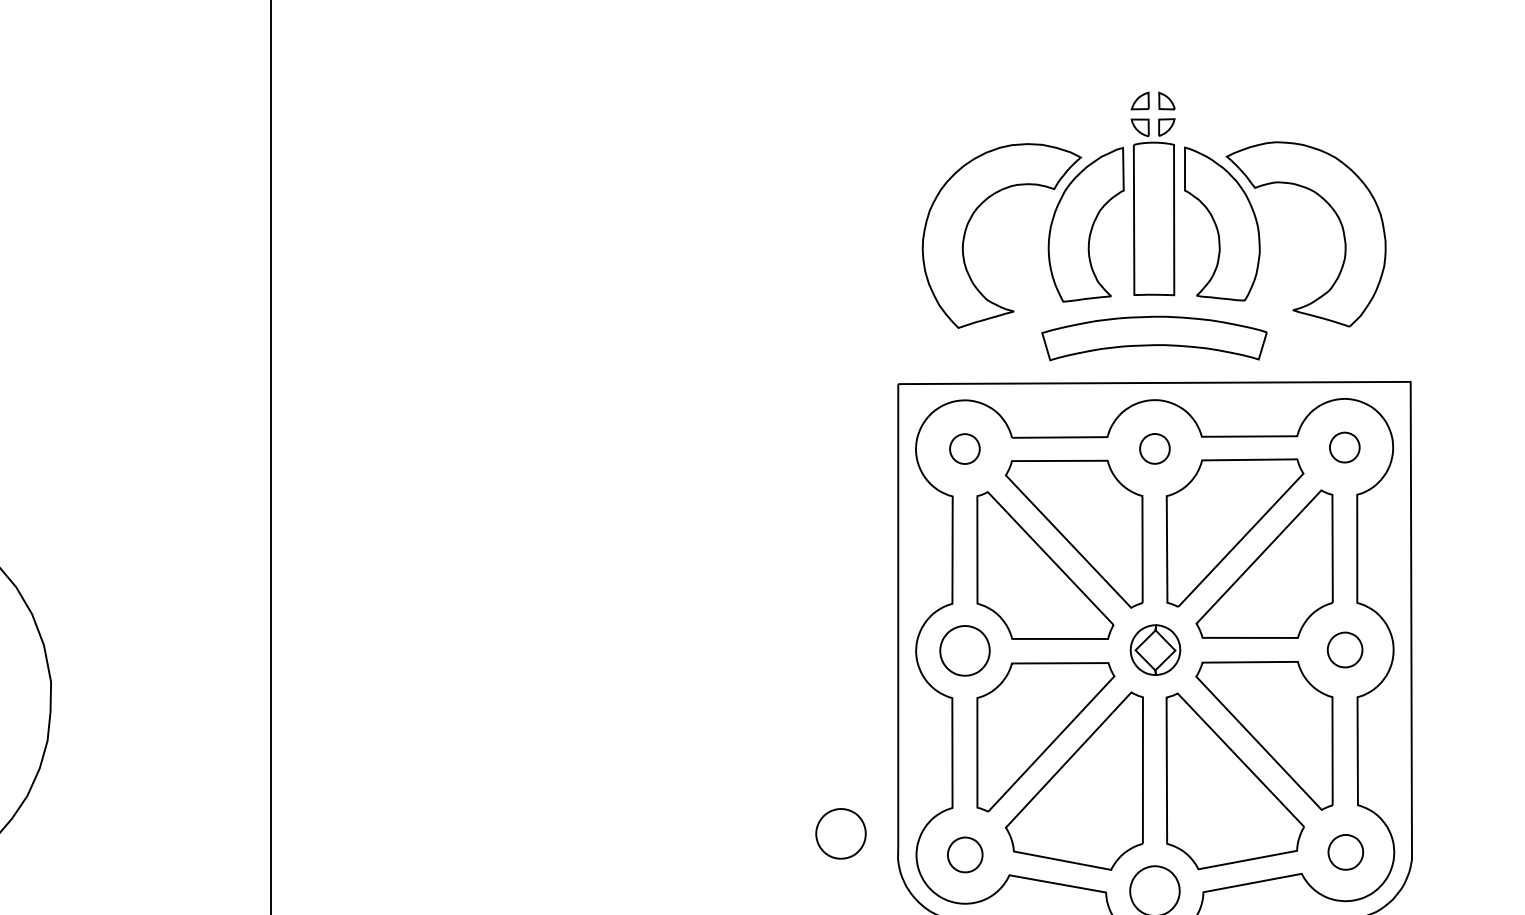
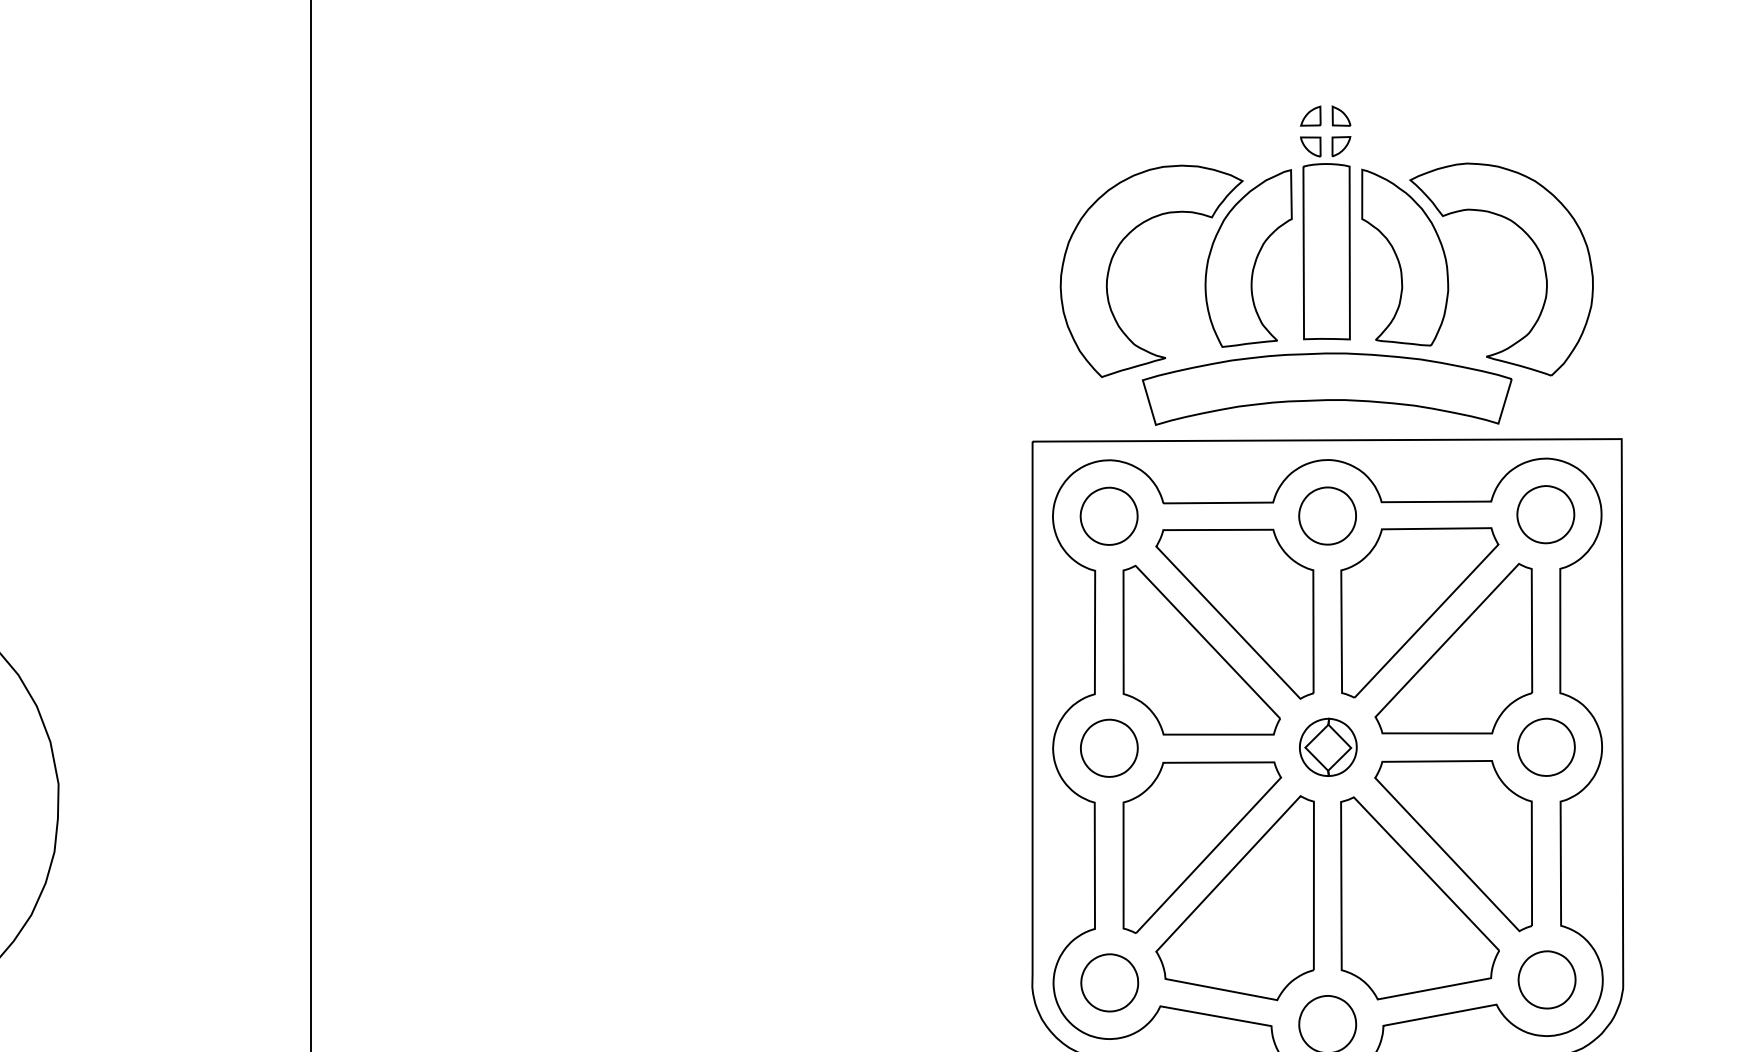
part: (1154, 338) -> (1327, 389), size x1.43
part: (1344, 447) -> (1545, 514), size x1.67
part: (964, 448) -> (1108, 515), size x1.67
part: (1154, 448) -> (1327, 515), size x1.67
part: (1344, 649) -> (1545, 746), size x1.43
part: (840, 833) -> (966, 958), removed
part: (1345, 852) -> (1546, 980), size x1.43
part: (964, 854) -> (1108, 982), size x1.43

